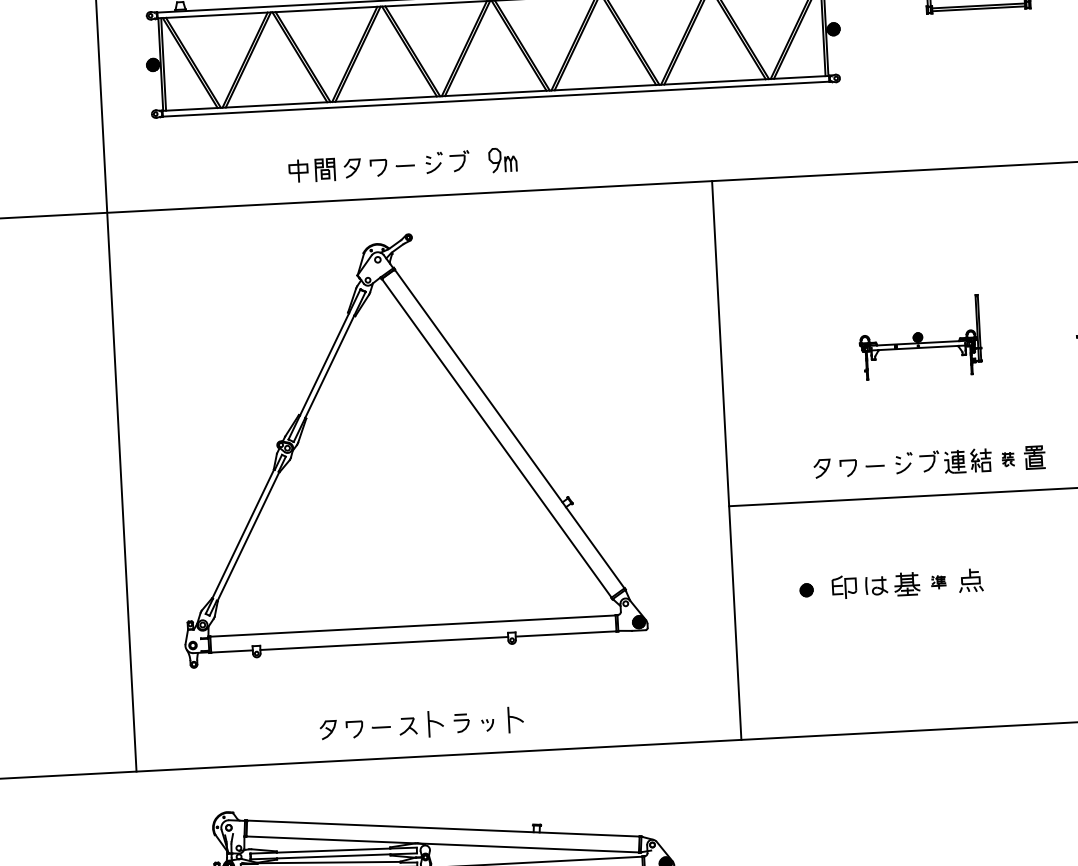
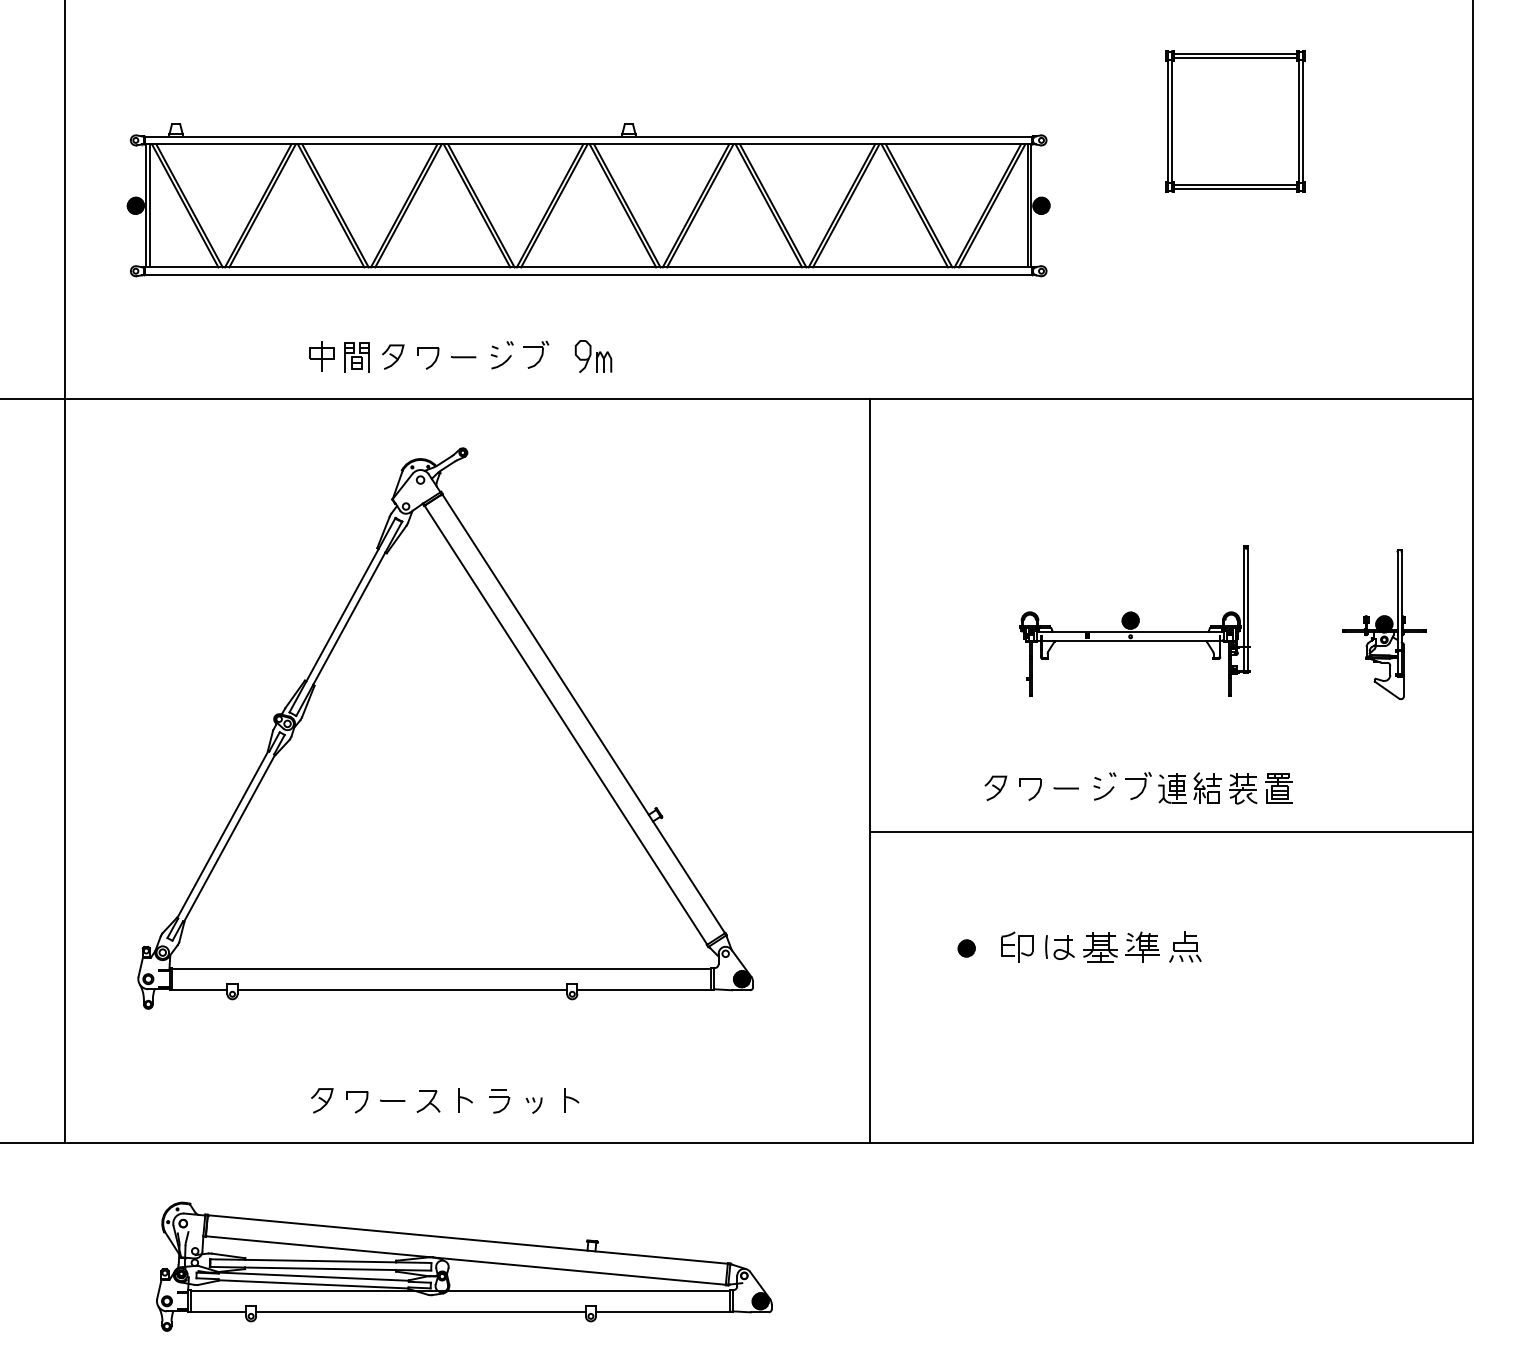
part: (919, 337) -> (1134, 620), size x1.43
part: (1008, 459) -> (1243, 788), size x1.67
part: (938, 581) -> (1142, 946), size x1.67
part: (515, 720) -> (571, 1100), size x0.71
part: (436, 724) -> (465, 1100), size x0.71

